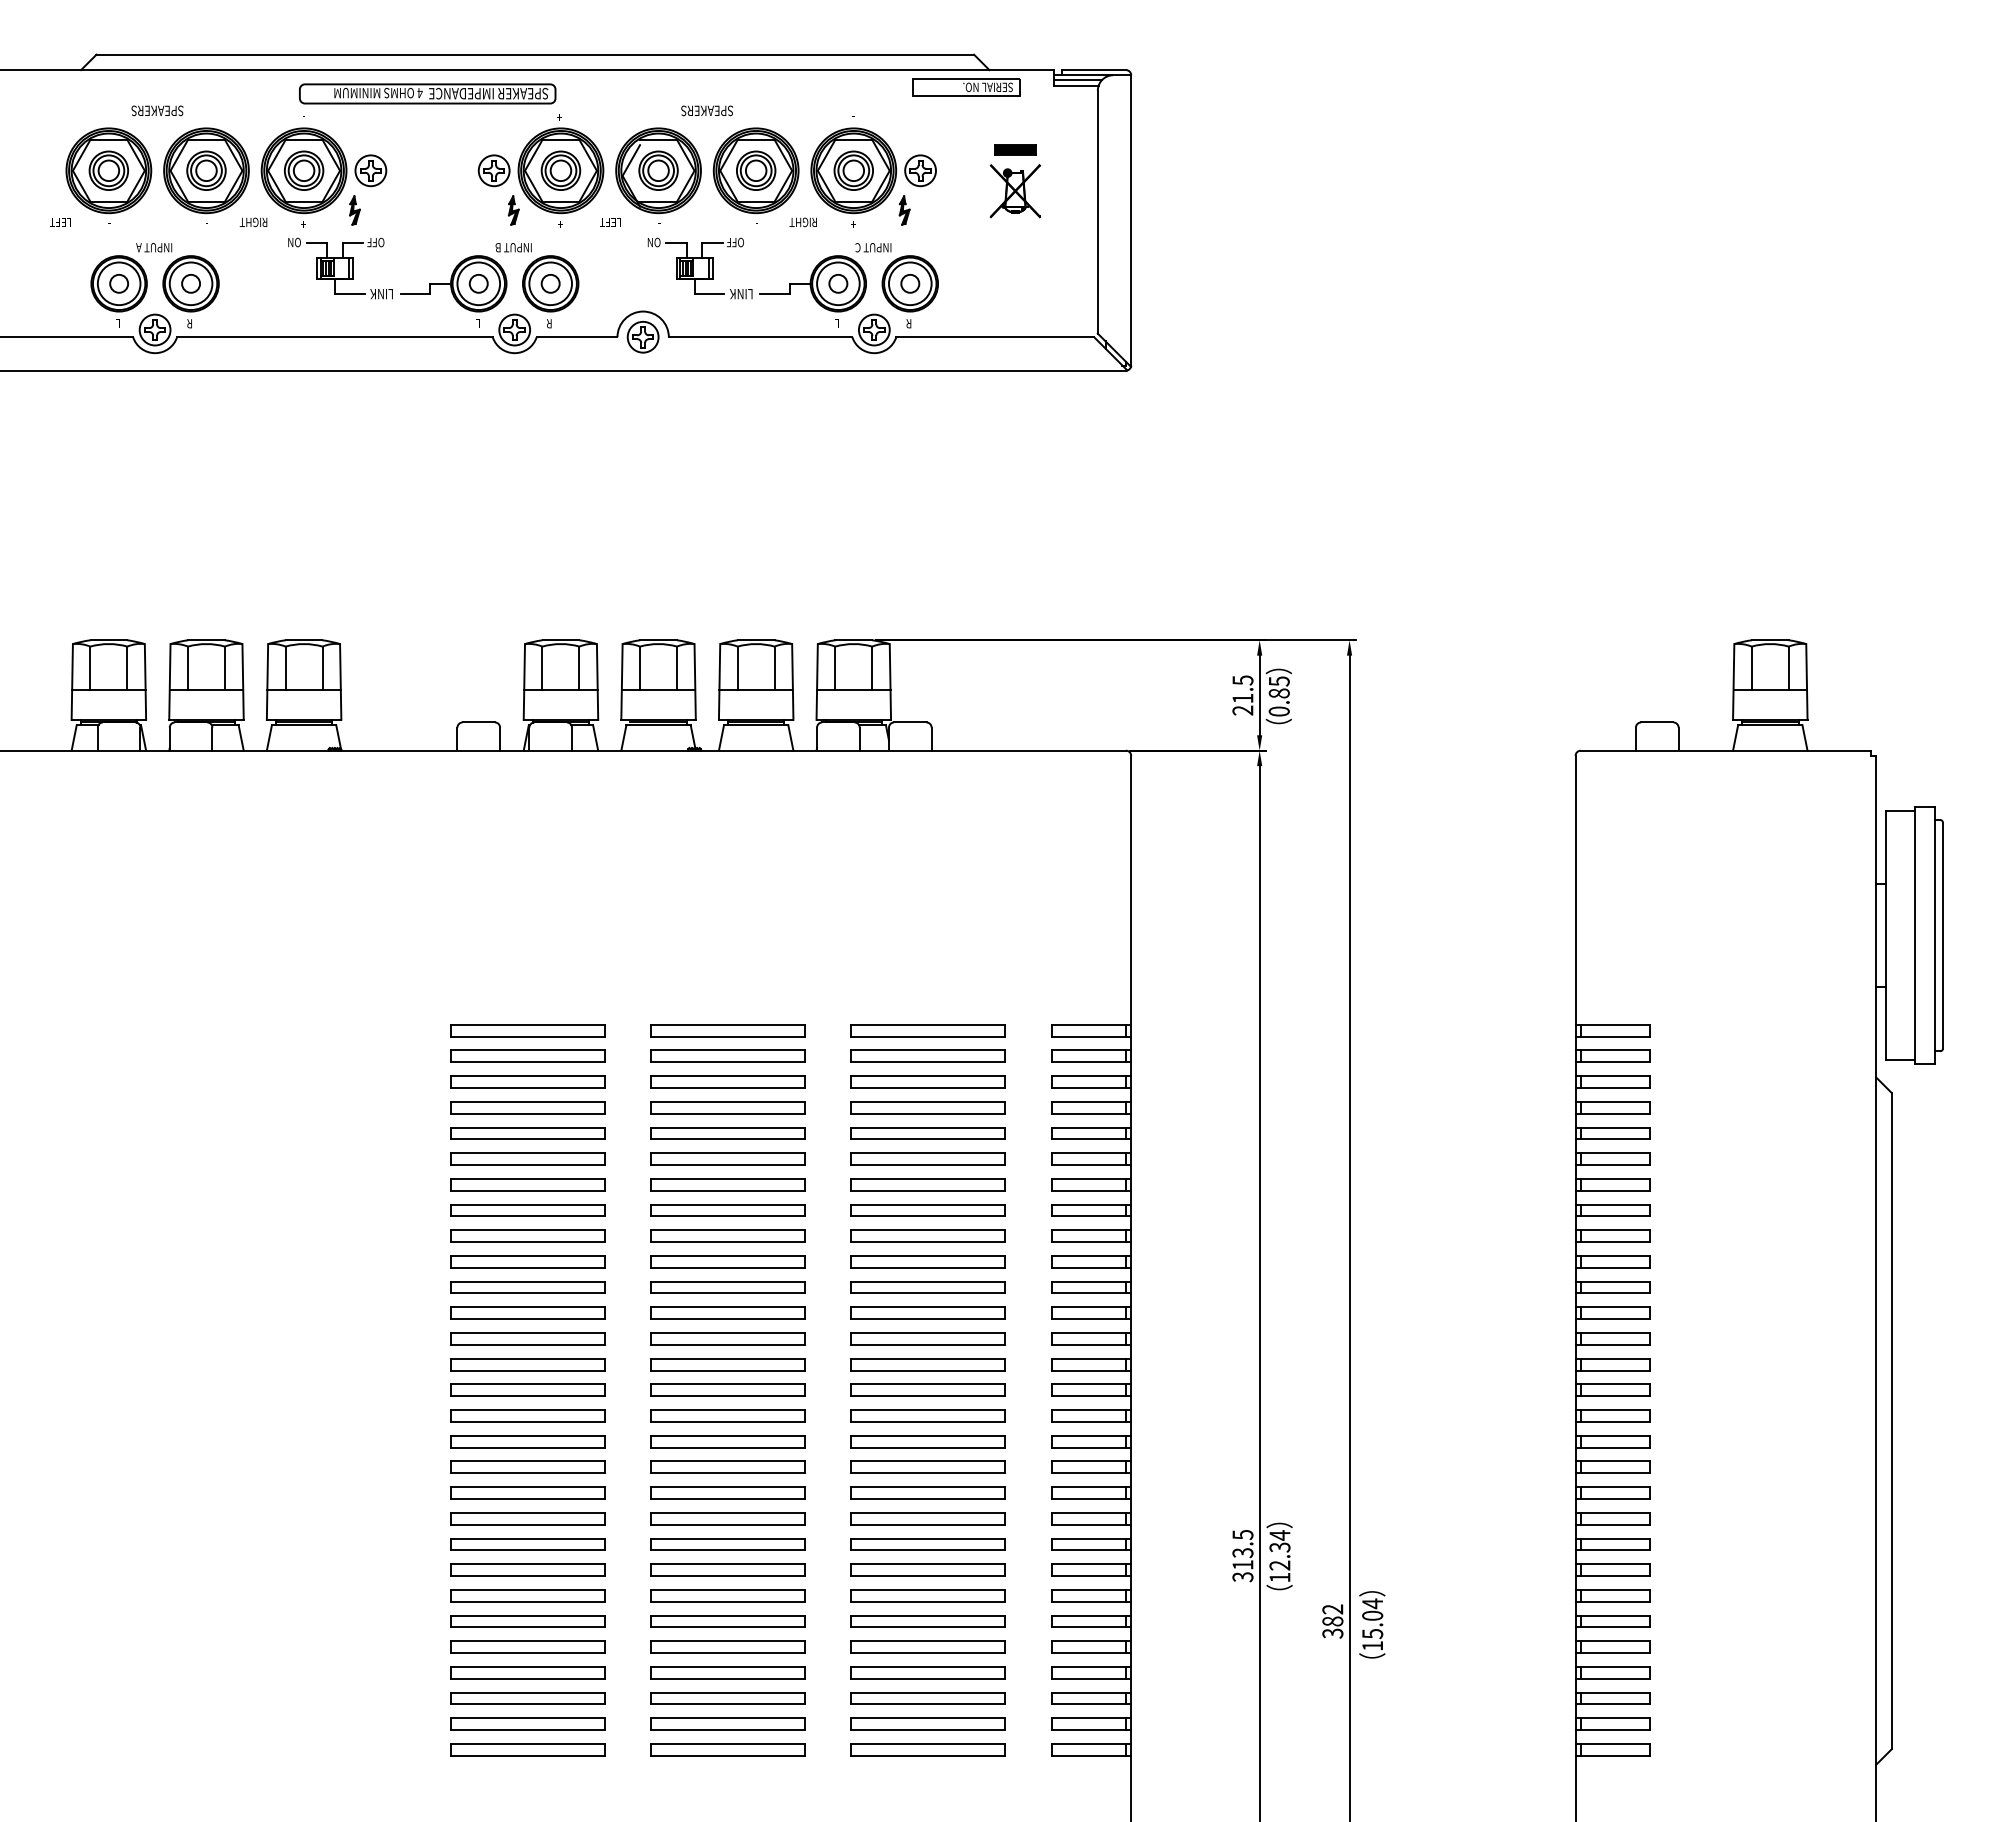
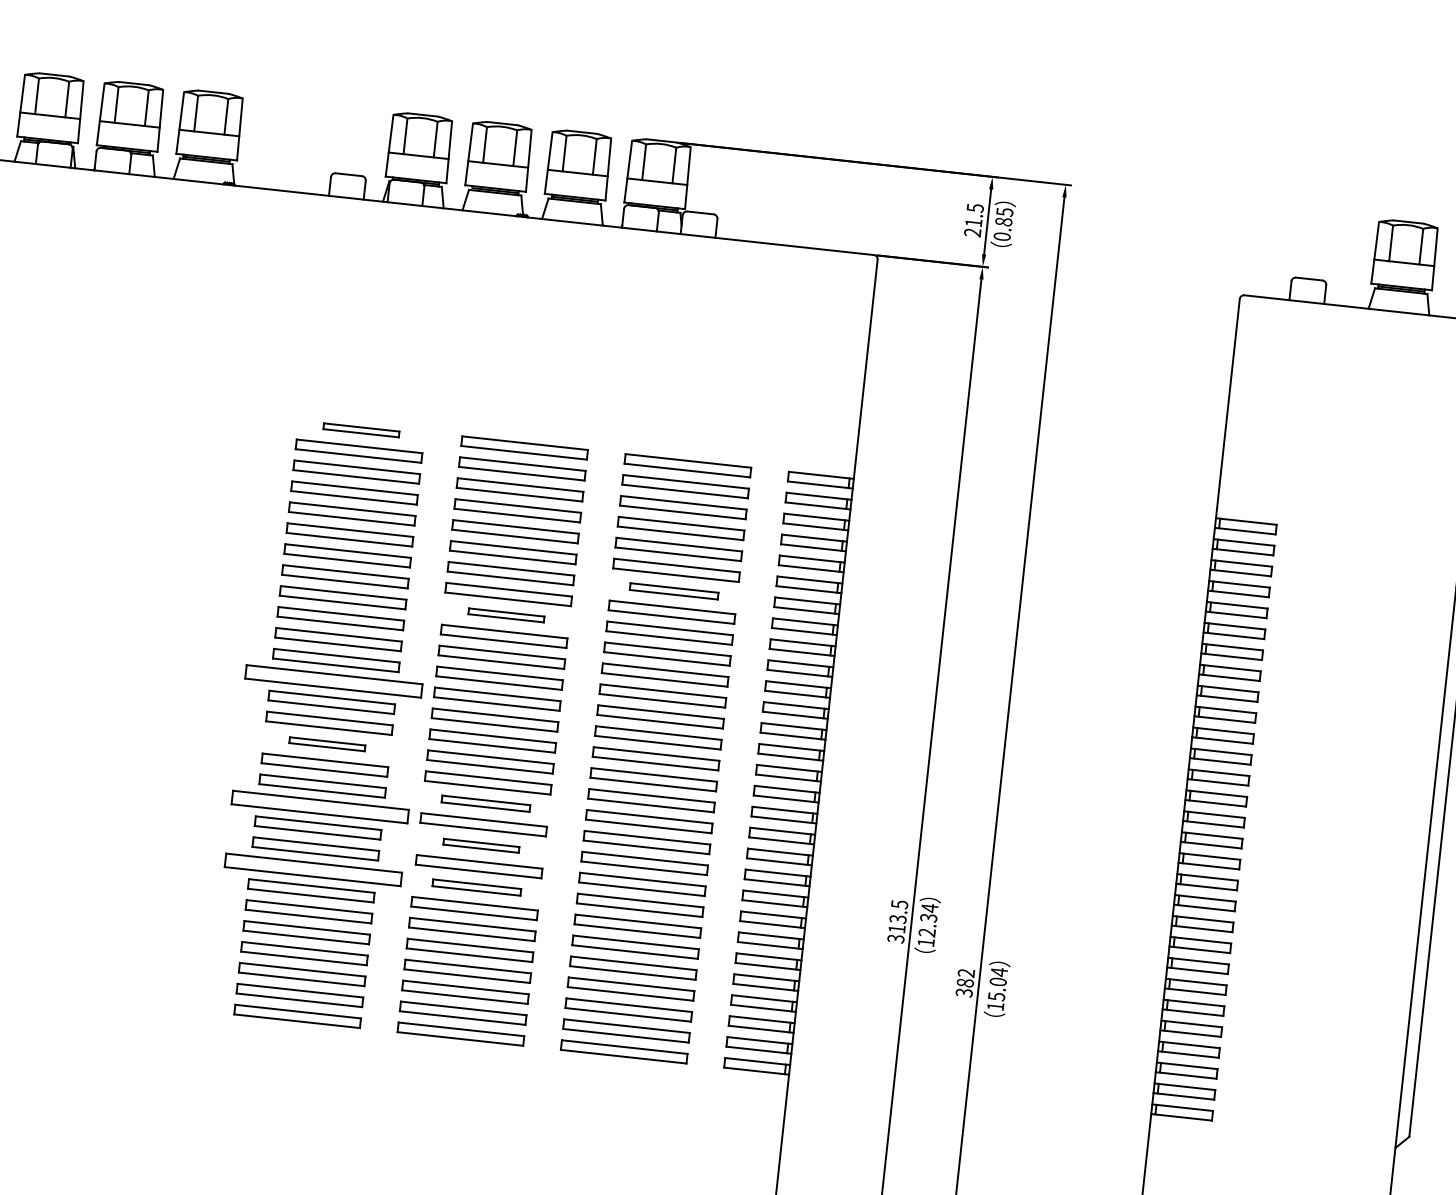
part: (527, 1030) -> (361, 430), size x0.6
part: (927, 1184) -> (673, 591), size x0.7
part: (727, 1235) -> (506, 614), size x0.6
part: (527, 1338) -> (334, 681), size x1.4
part: (527, 1415) -> (327, 743), size x0.6
part: (727, 1466) -> (485, 803), size x0.7
part: (527, 1492) -> (320, 806), size x1.4
part: (727, 1518) -> (481, 845), size x0.6
part: (527, 1569) -> (313, 869), size x1.4
part: (727, 1569) -> (476, 887), size x0.7

